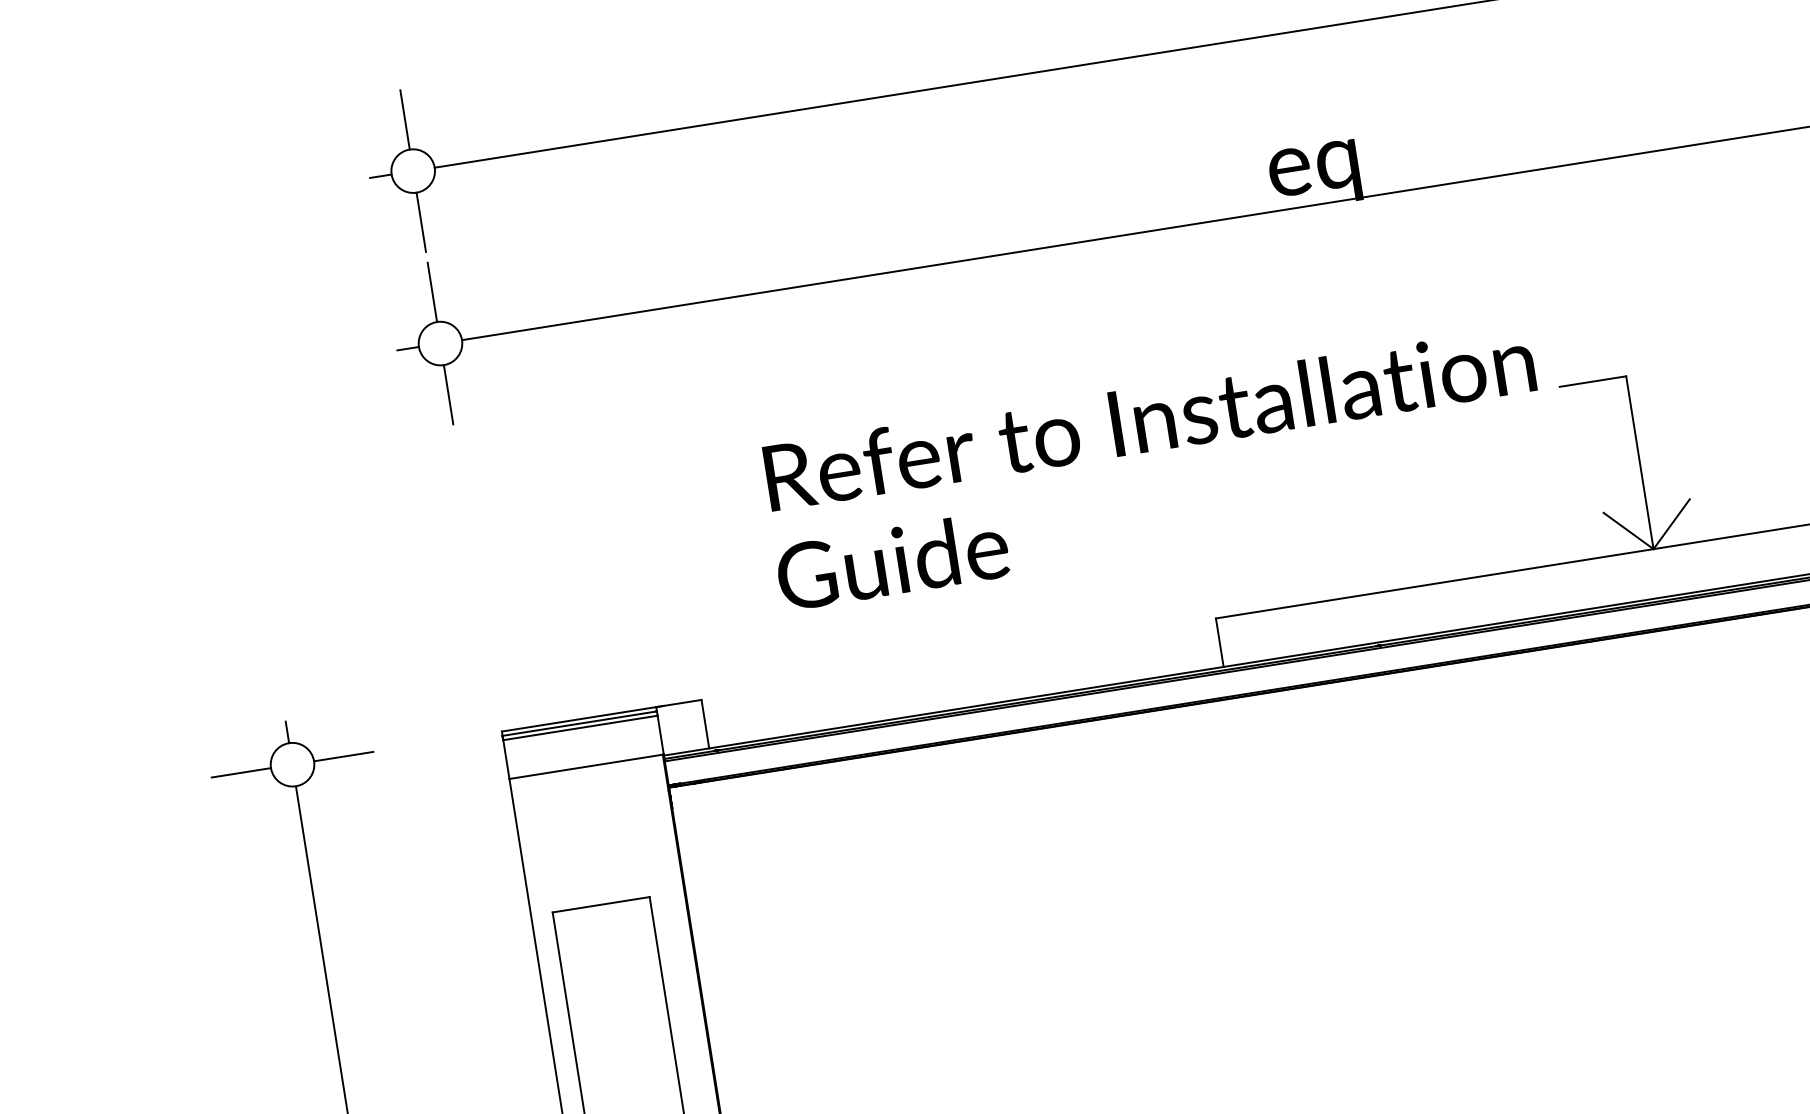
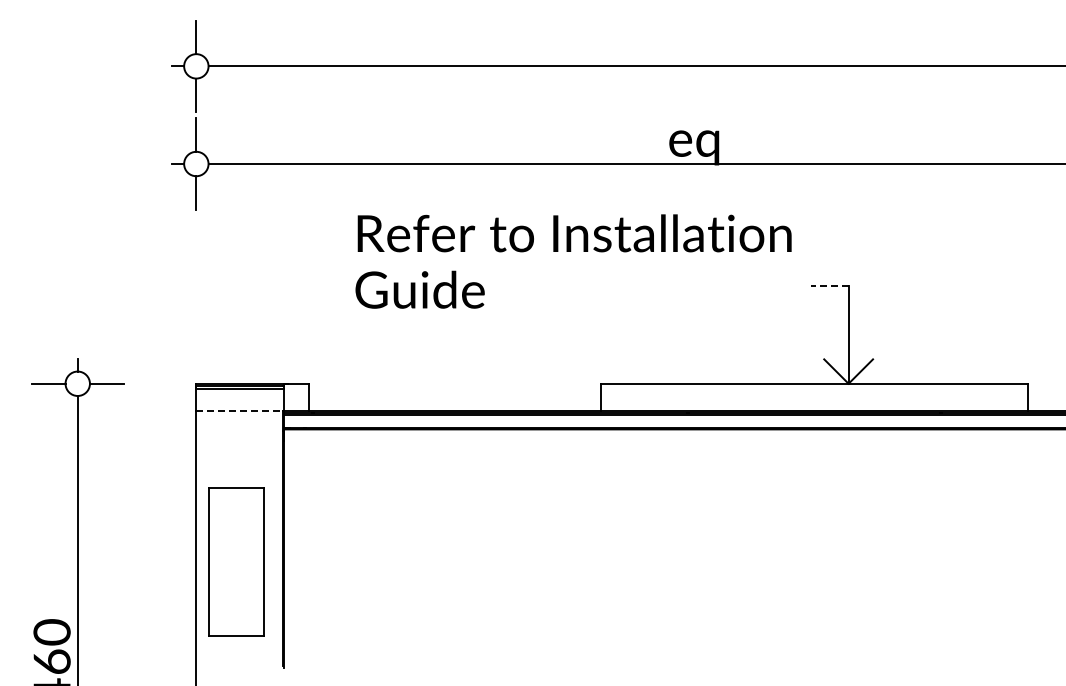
line: (1592, 380) -> (829, 285), solid -> dashed
text: (1155, 468) -> (573, 261), moved
line: (587, 766) -> (240, 410), solid -> dashed

